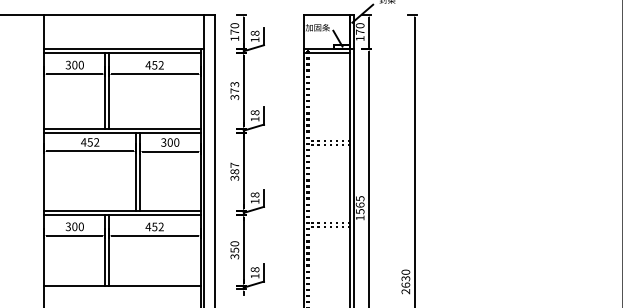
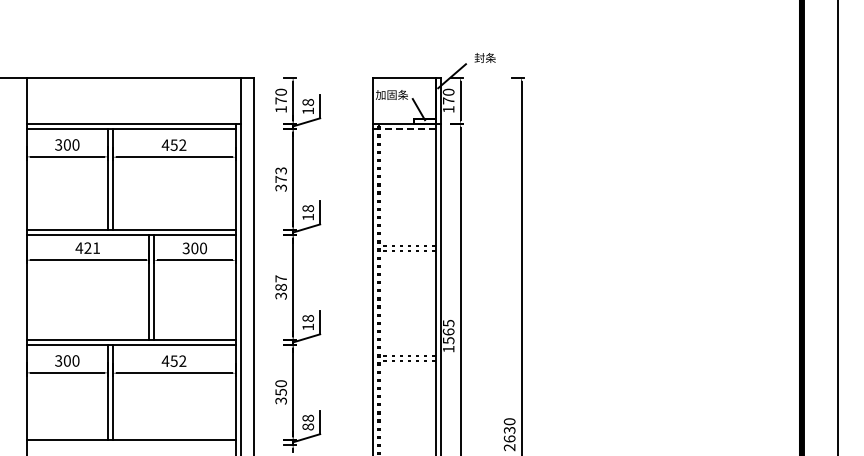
line: (329, 52) -> (407, 128), solid -> dashed
text: (93, 141) -> (92, 247), 452 -> 421
text: (255, 275) -> (308, 426), 18 -> 88

